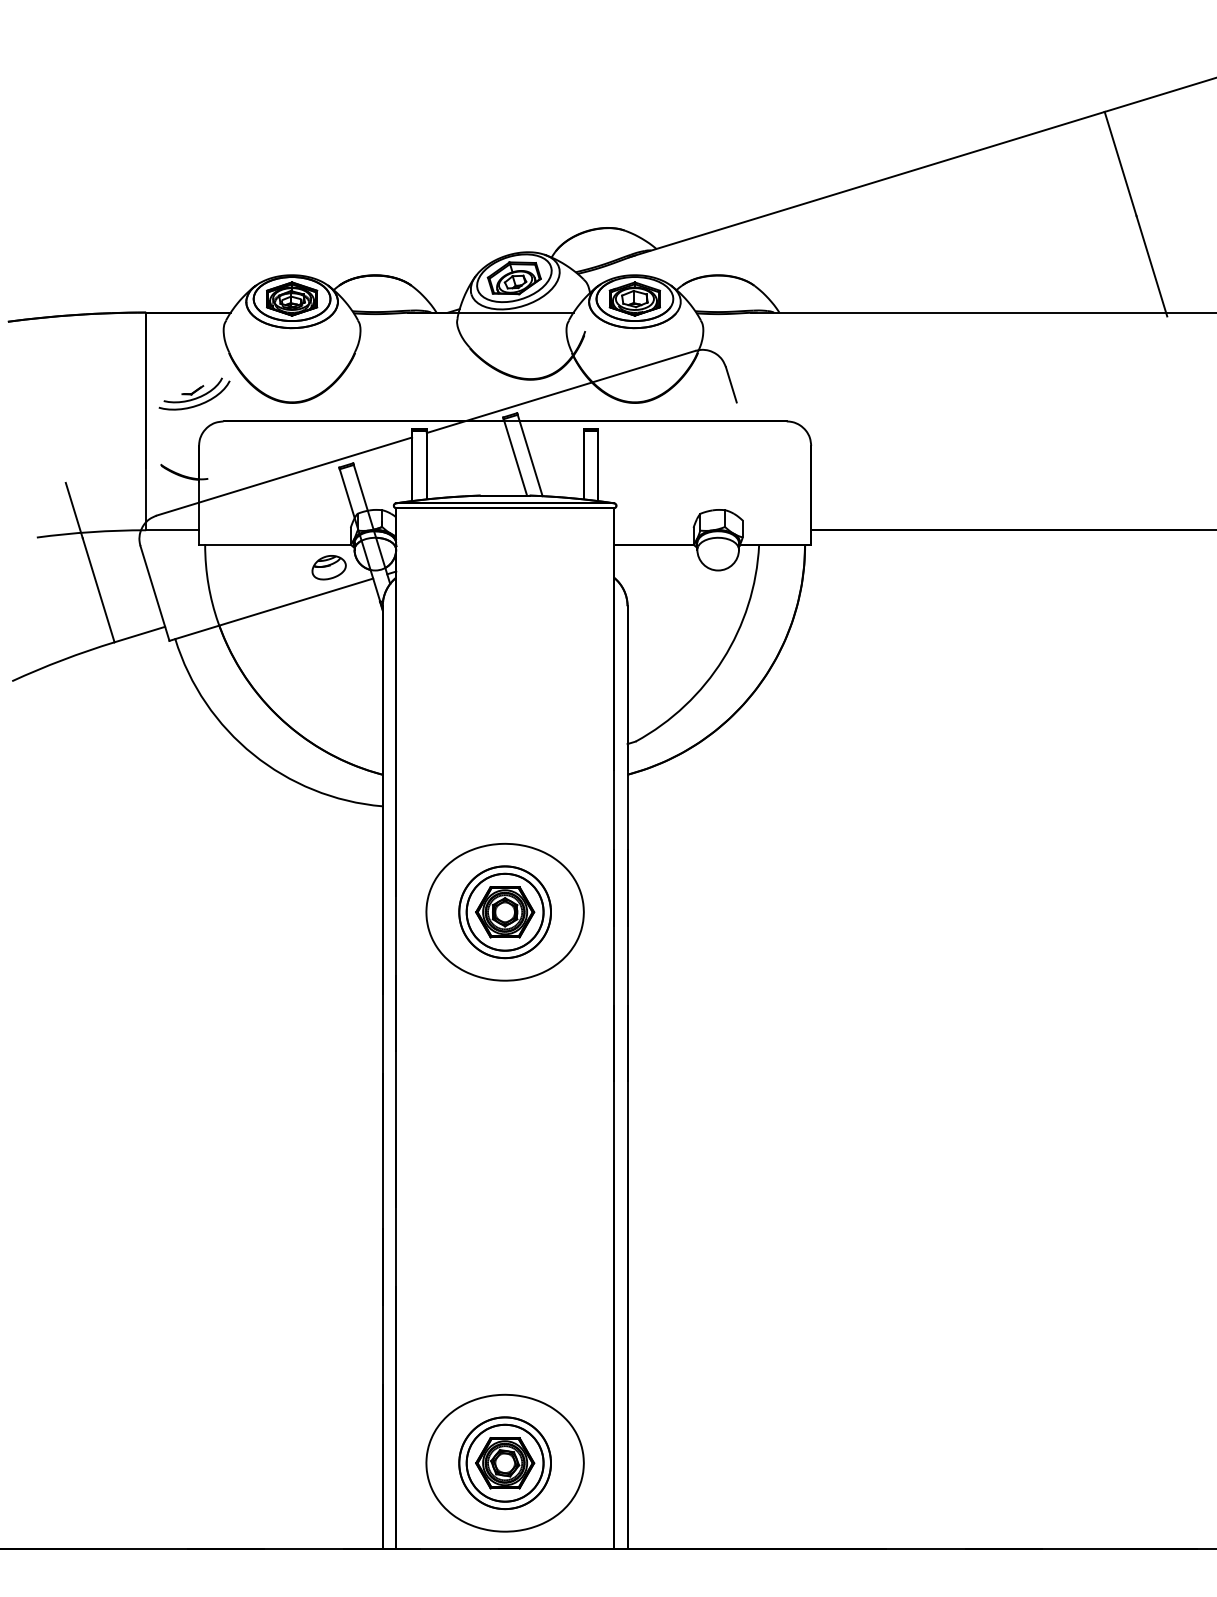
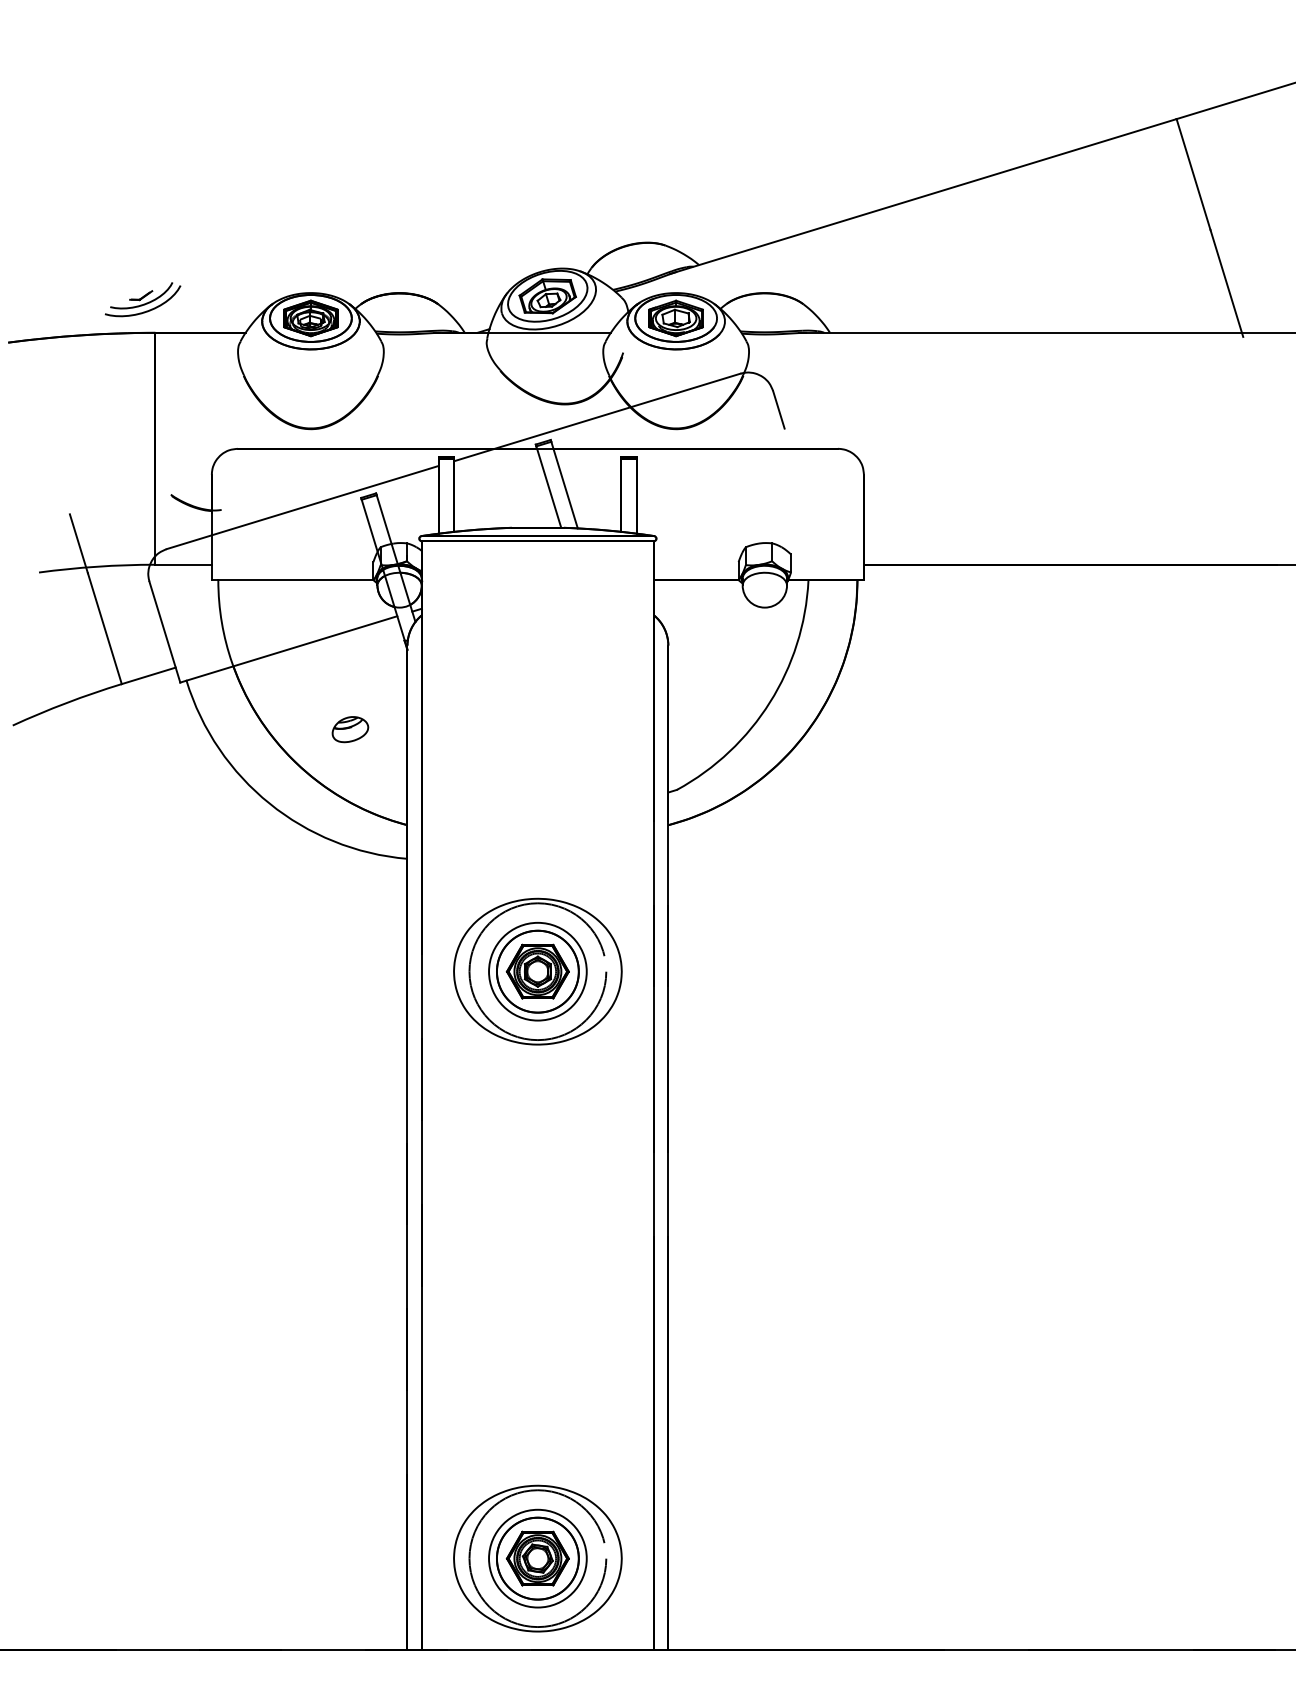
part: (194, 393) -> (142, 299), moved
part: (329, 567) -> (350, 729), moved
circle: (504, 912) -> (537, 971), size x1.4
circle: (504, 1463) -> (537, 1558), size x1.4

